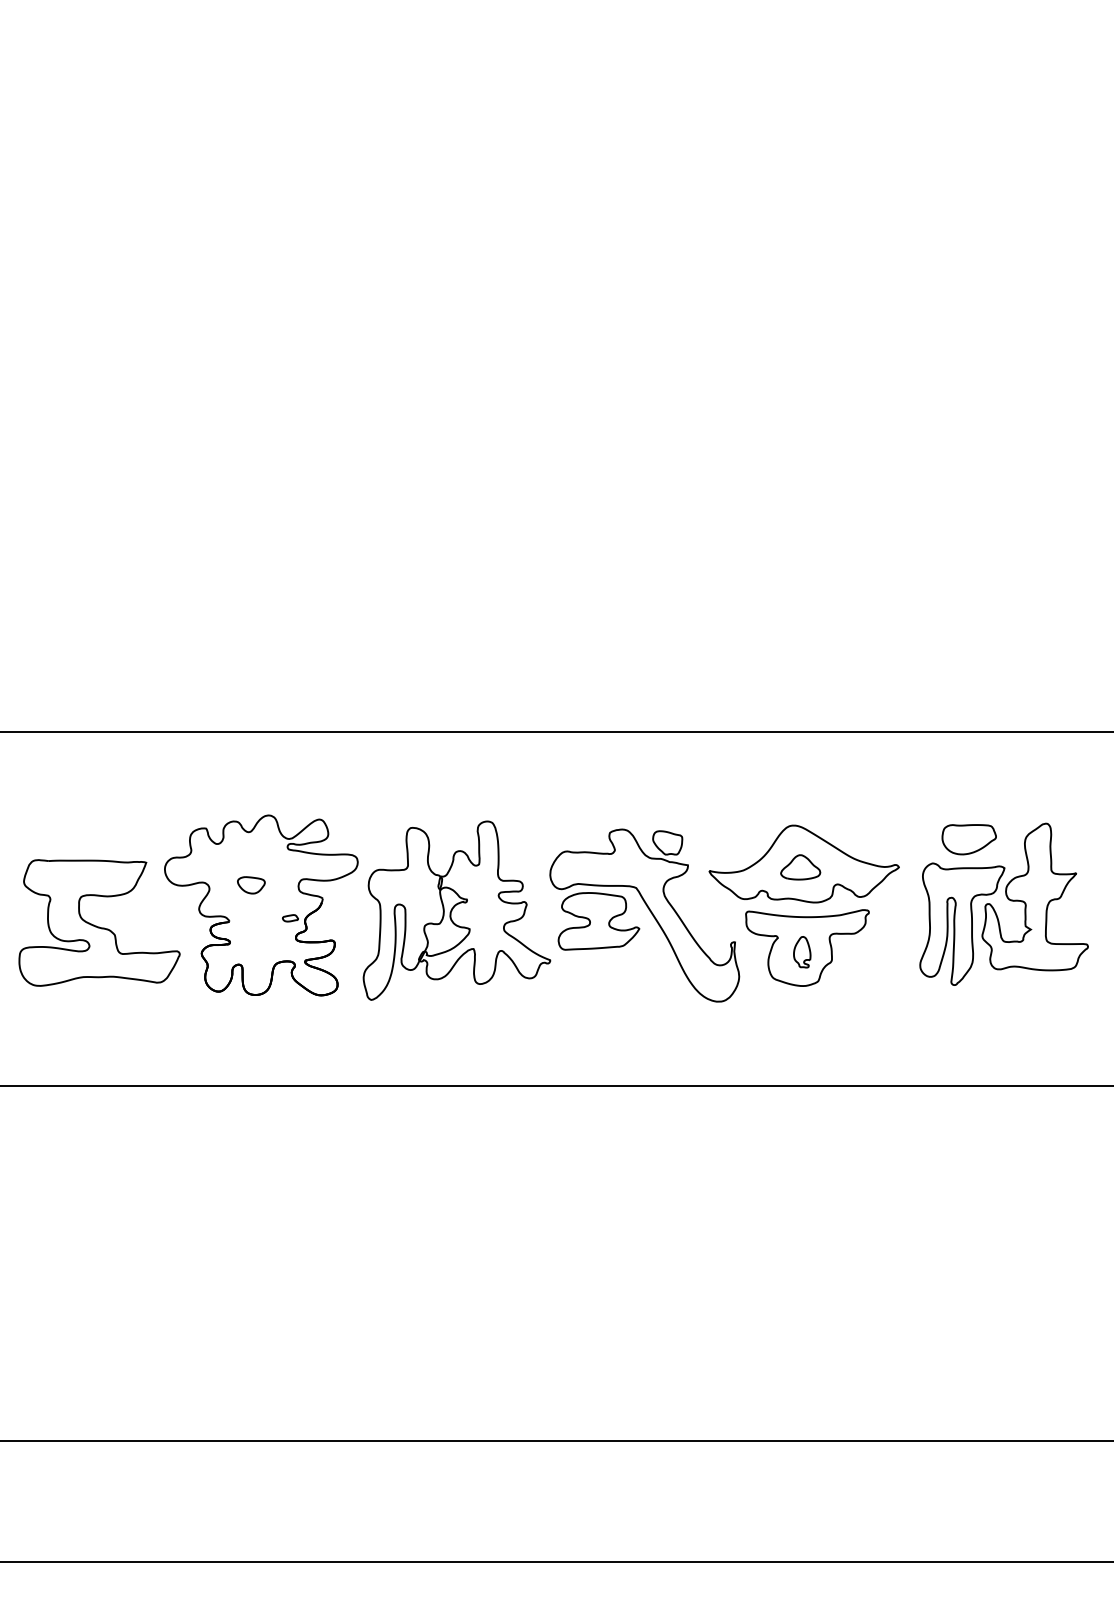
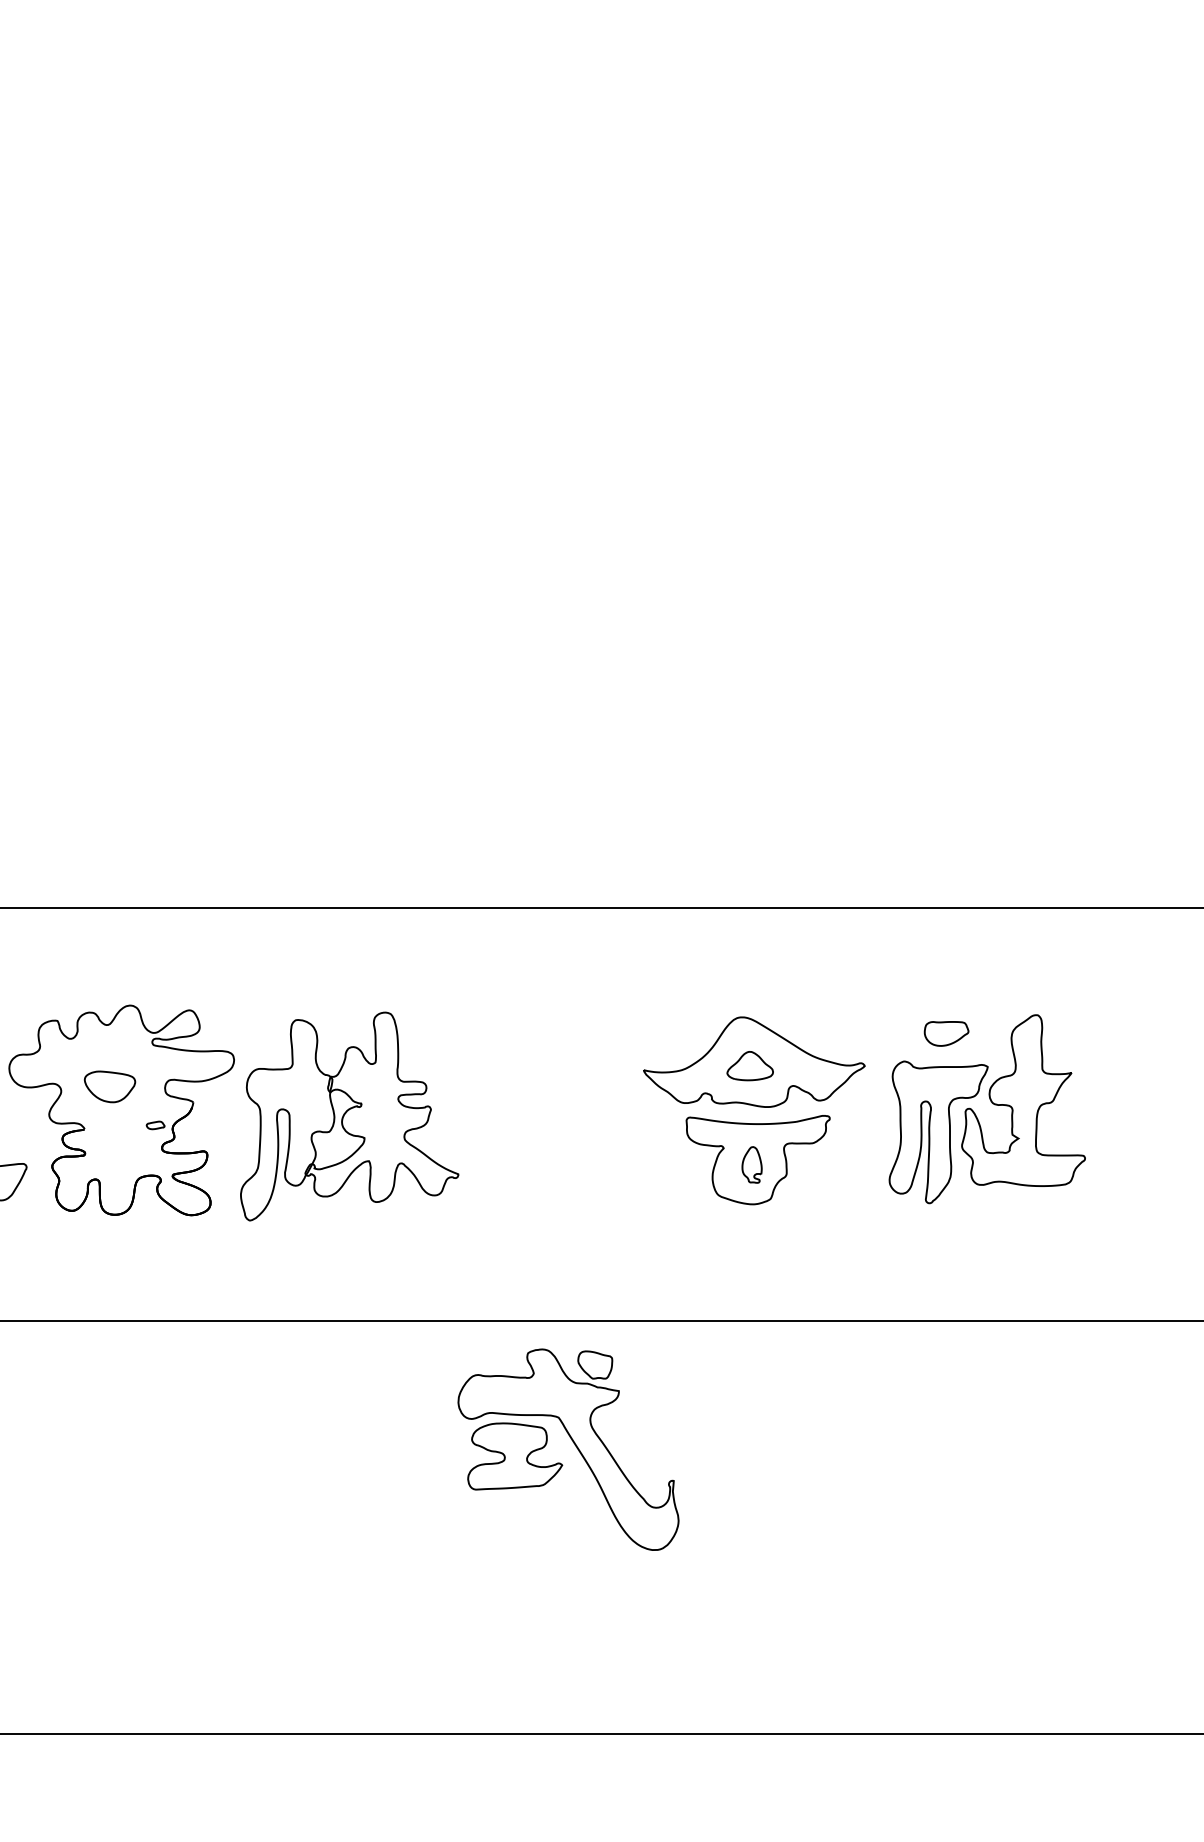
part: (968, 839) -> (945, 1033), size x0.7
part: (251, 885) -> (110, 1087), size x1.6
part: (649, 911) -> (574, 1444), moved

